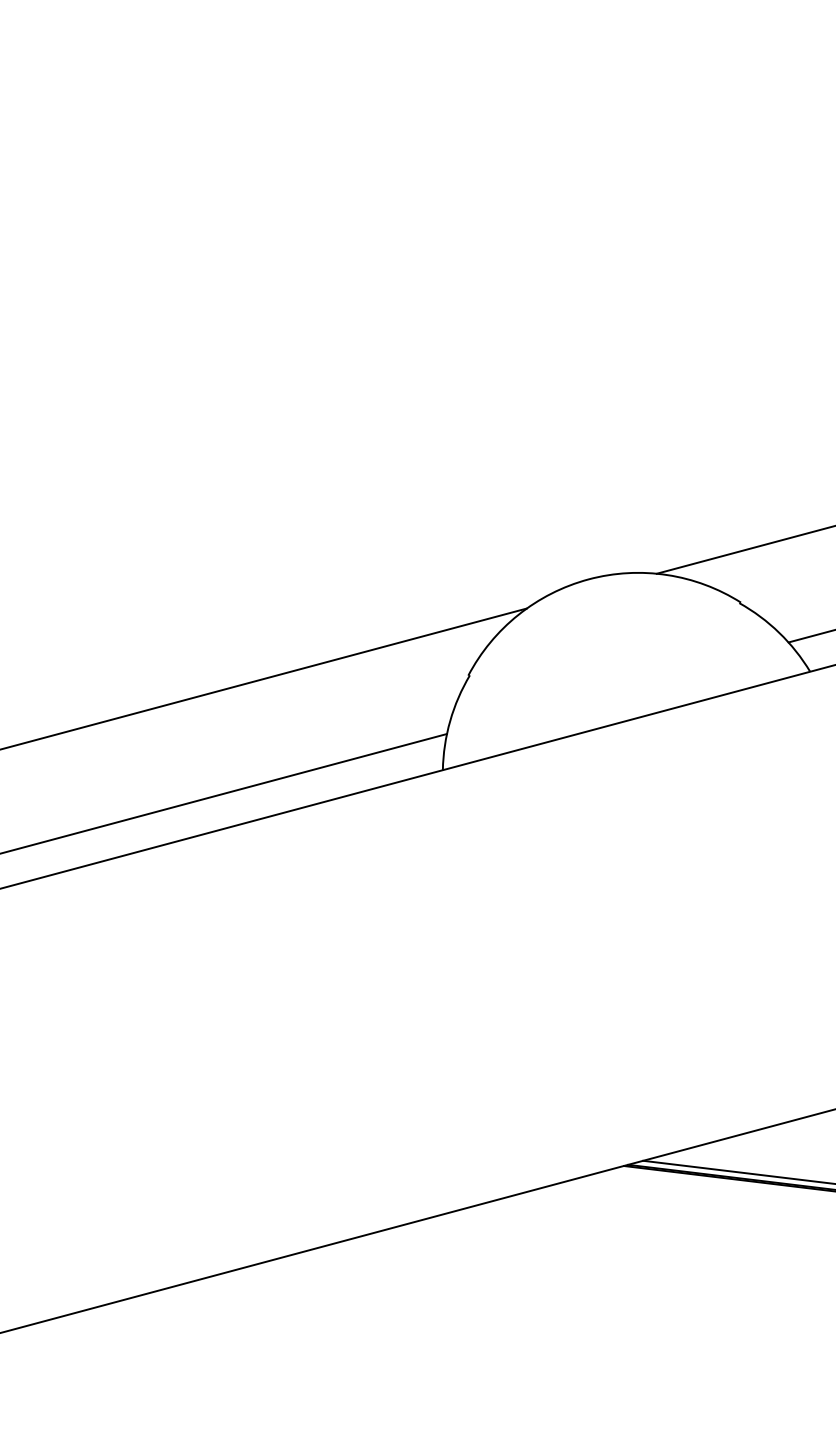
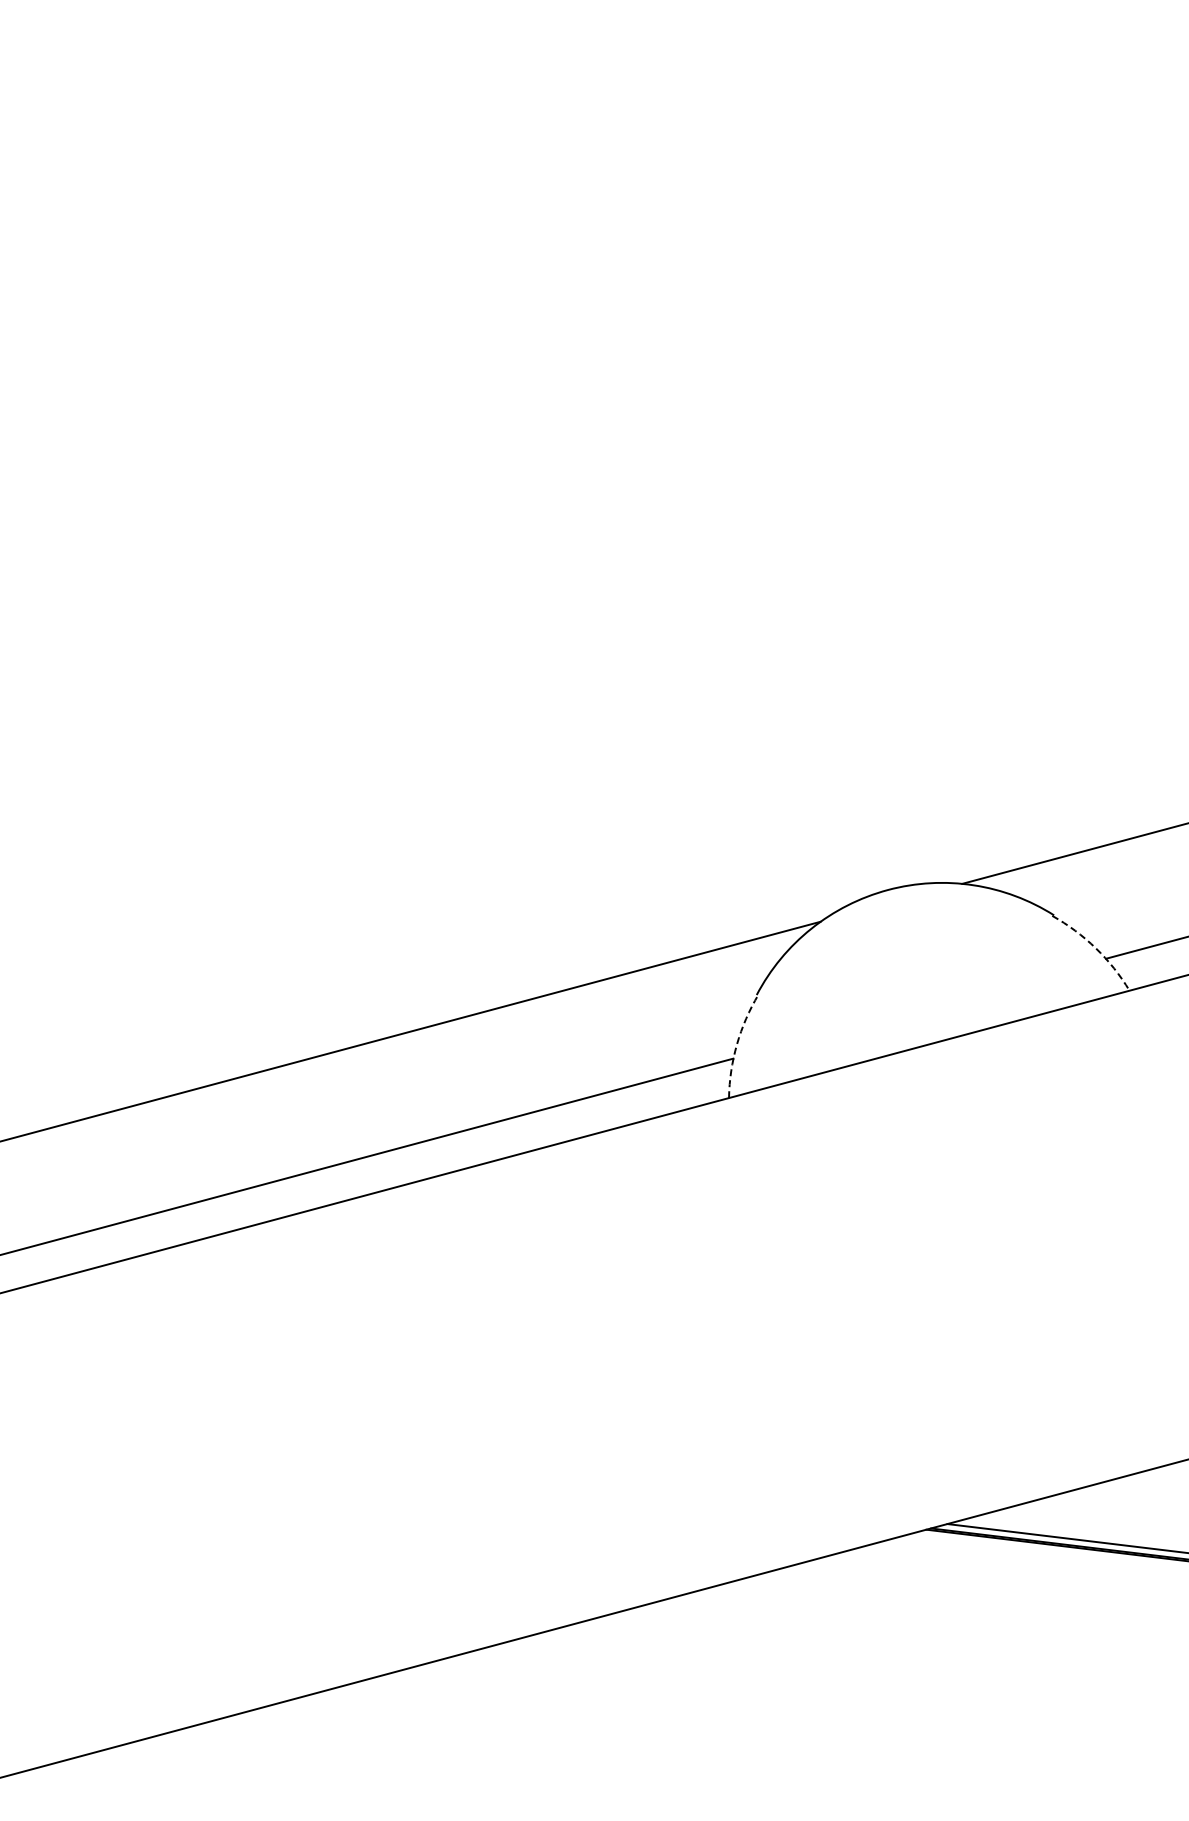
arc: (778, 633) -> (1095, 948), solid -> dashed
arc: (450, 721) -> (737, 1044), solid -> dashed

